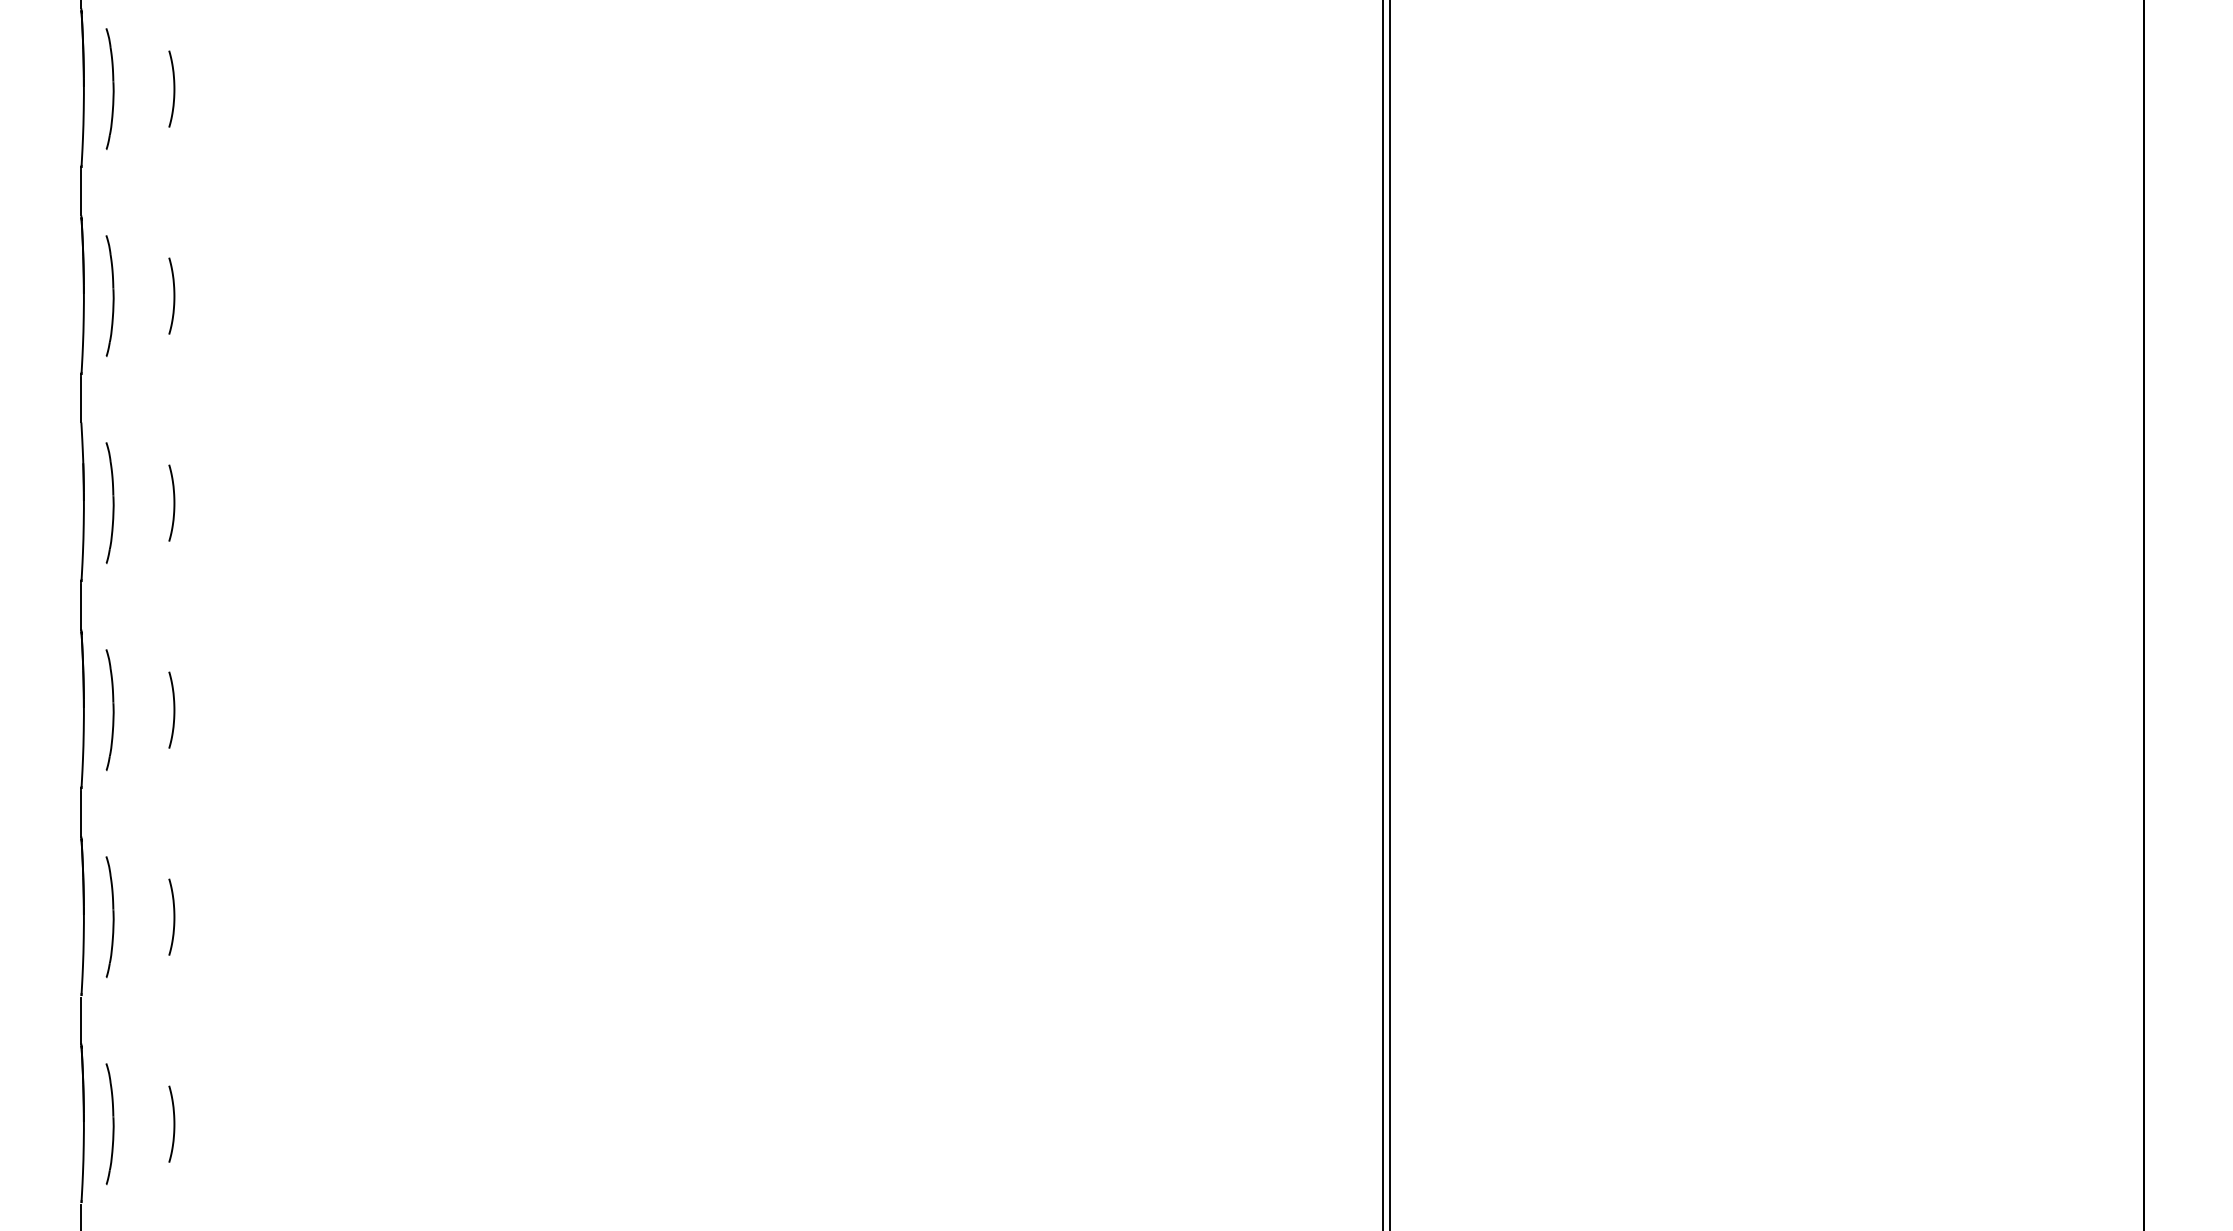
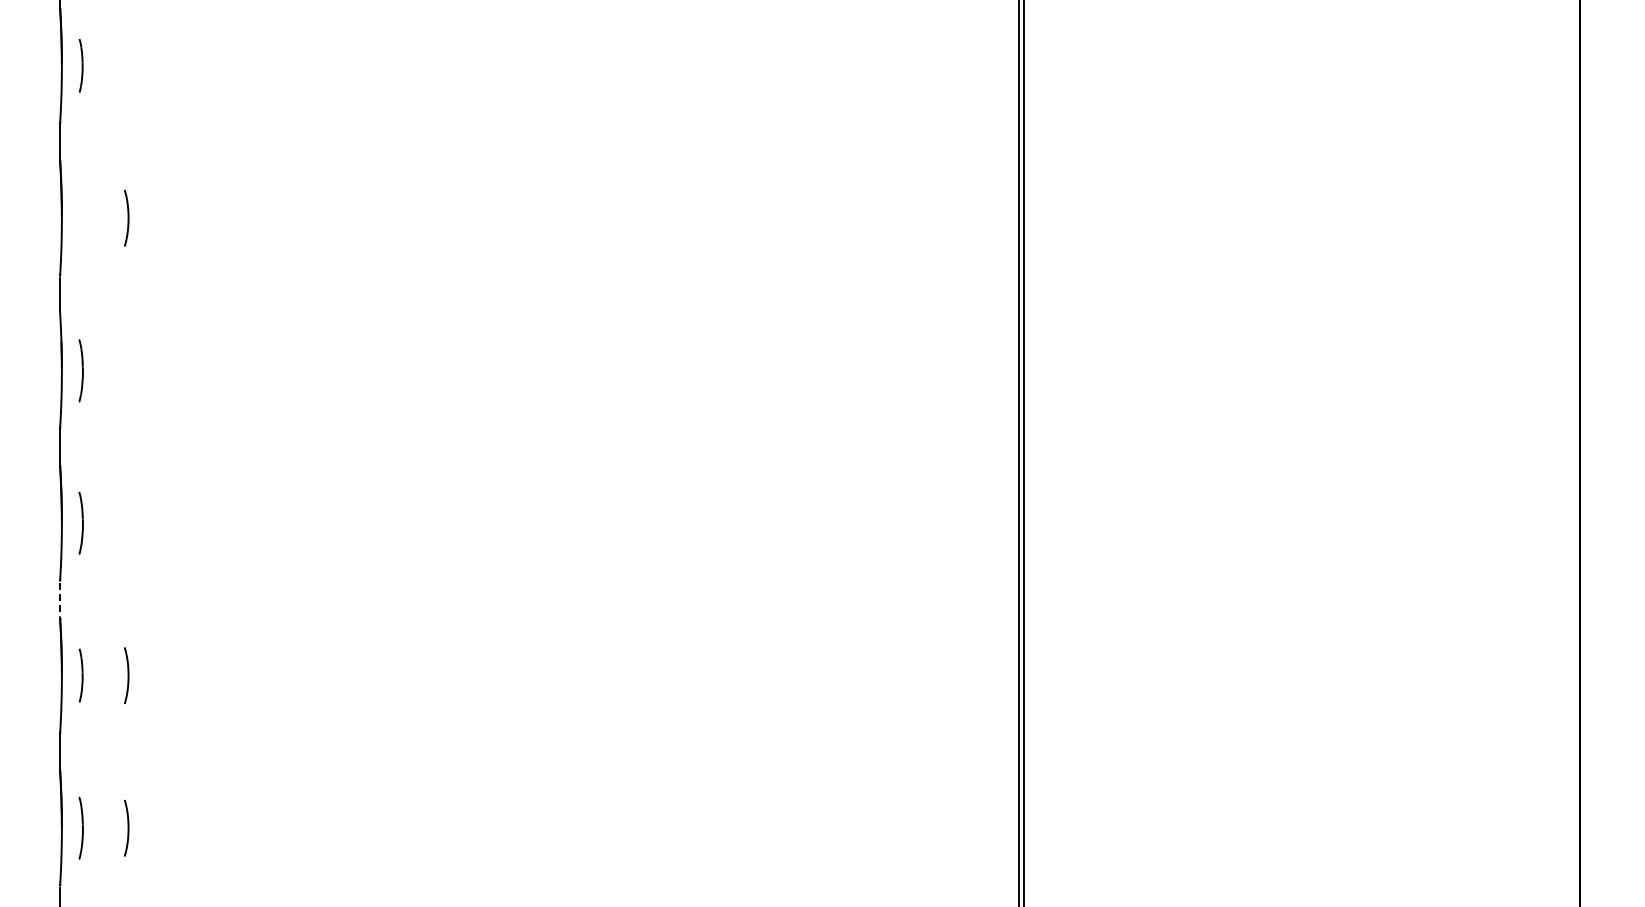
part: (109, 88) -> (80, 65), size x0.6
curve: (172, 88) -> (127, 65), removed
part: (109, 296) -> (80, 218), removed
part: (109, 502) -> (80, 370), size x0.7
curve: (172, 502) -> (127, 370), removed
curve: (172, 709) -> (127, 522), removed
part: (109, 710) -> (80, 523), size x0.7
line: (82, 813) -> (60, 599), solid -> dashed
part: (109, 916) -> (80, 675), size x0.6
part: (109, 1124) -> (80, 828), size x0.7

